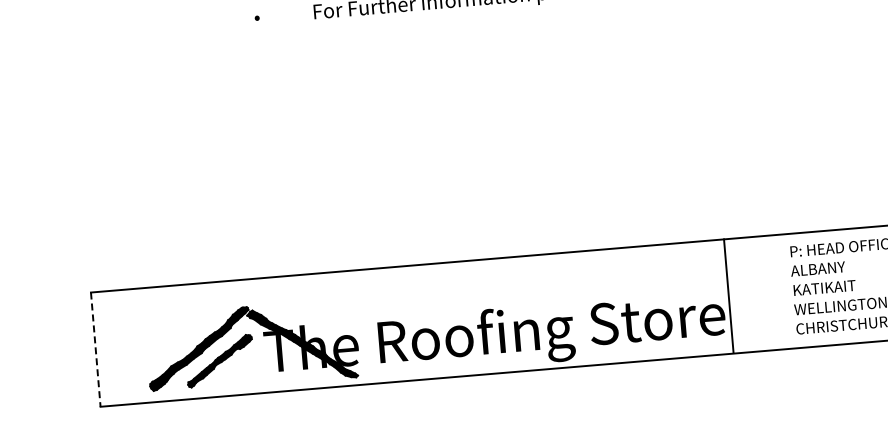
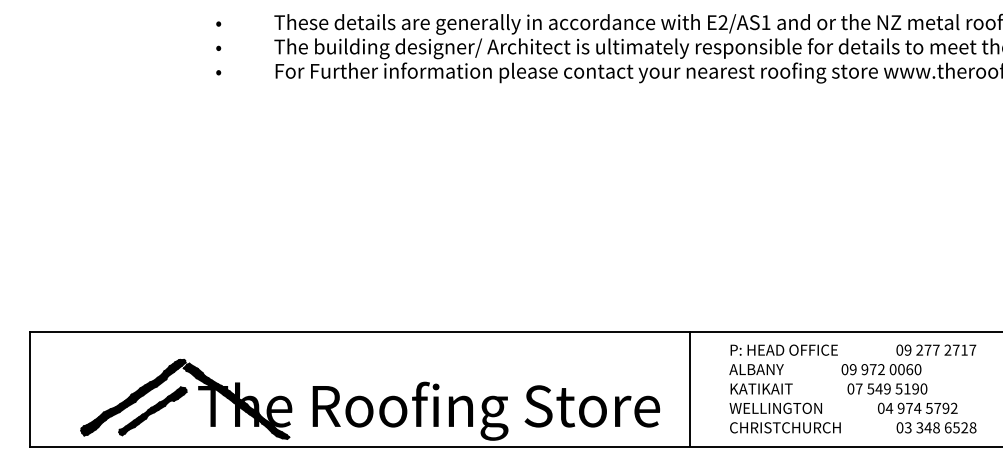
line: (728, 296) -> (690, 389), moved
line: (96, 349) -> (30, 389), dashed -> solid

